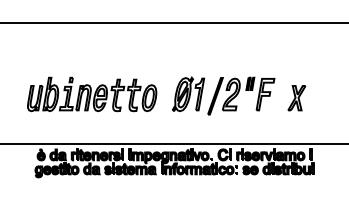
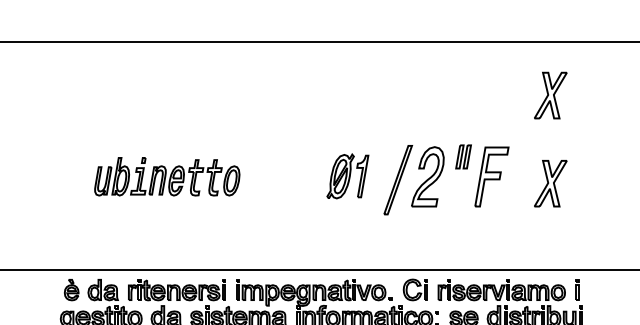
part: (296, 51) -> (550, 96), added
part: (188, 93) -> (347, 174), size x0.7
part: (92, 94) -> (167, 176), size x0.6

